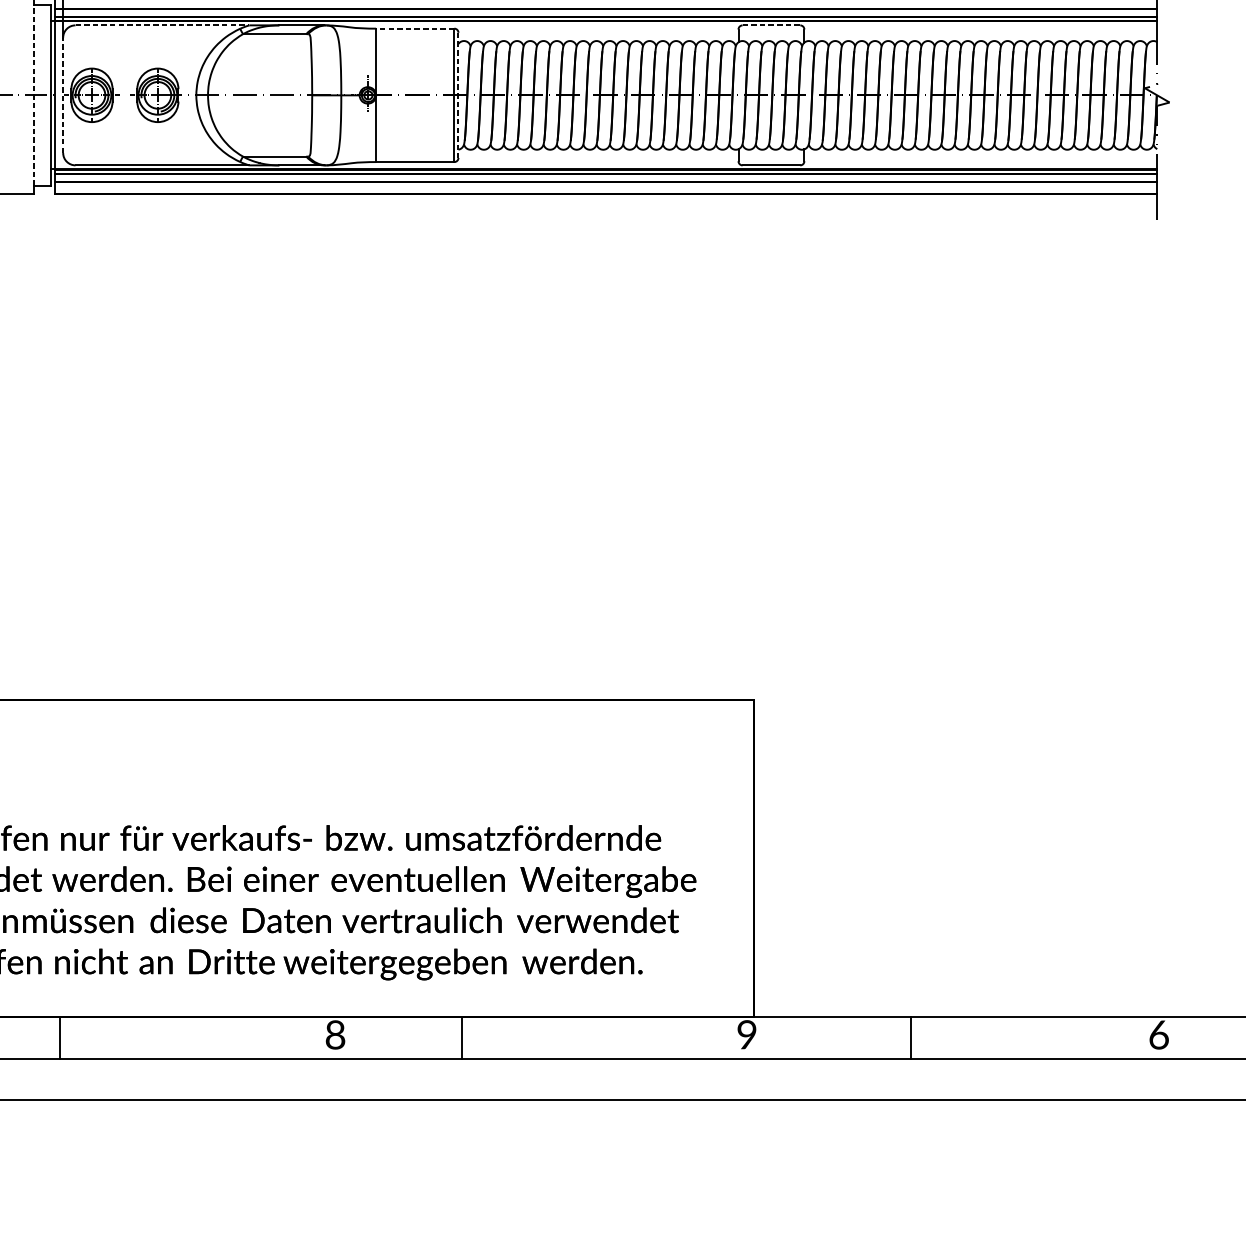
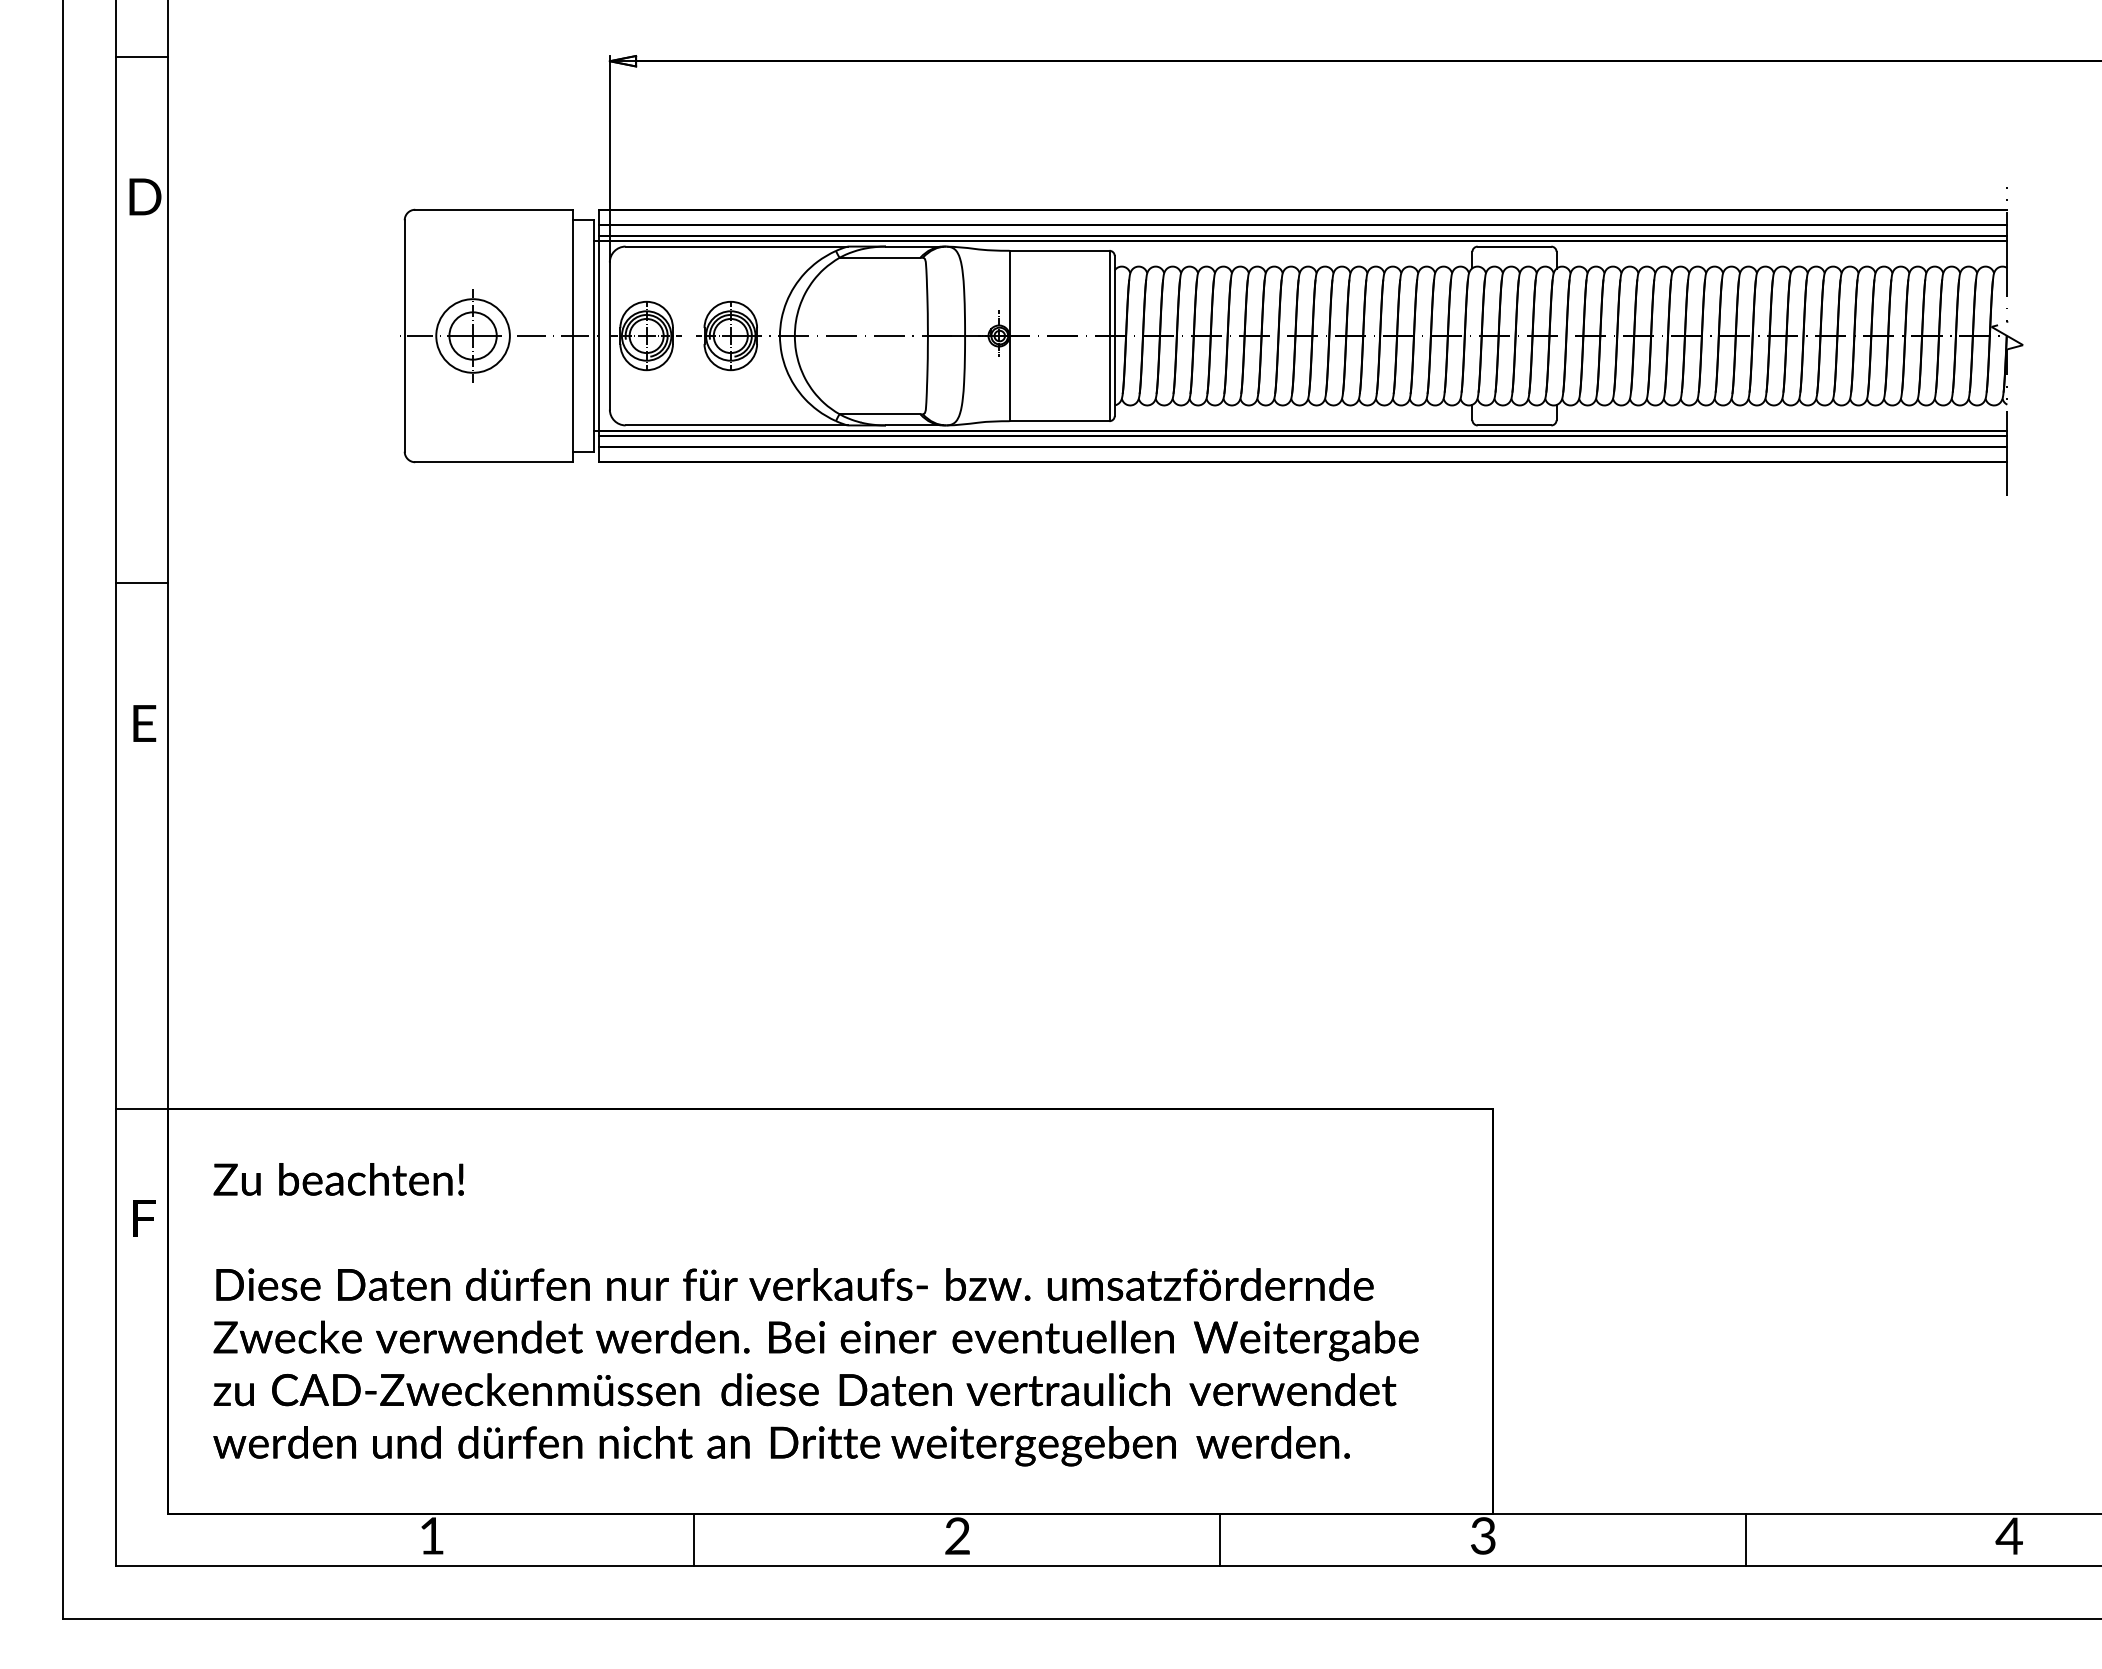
line: (163, 25) -> (737, 246), dashed -> solid
line: (771, 25) -> (1514, 246), dashed -> solid
line: (415, 28) -> (1059, 250), dashed -> solid
line: (34, 95) -> (573, 336), dashed -> solid
line: (62, 95) -> (609, 336), dashed -> solid
line: (458, 95) -> (1114, 336), dashed -> solid
text: (747, 1034) -> (1483, 1535), 9 -> 3
text: (335, 1035) -> (957, 1536), 8 -> 2
text: (1158, 1035) -> (2008, 1536), 6 -> 4
line: (60, 1037) -> (694, 1539), moved
line: (462, 1037) -> (1220, 1539), moved
line: (911, 1037) -> (1746, 1539), moved

